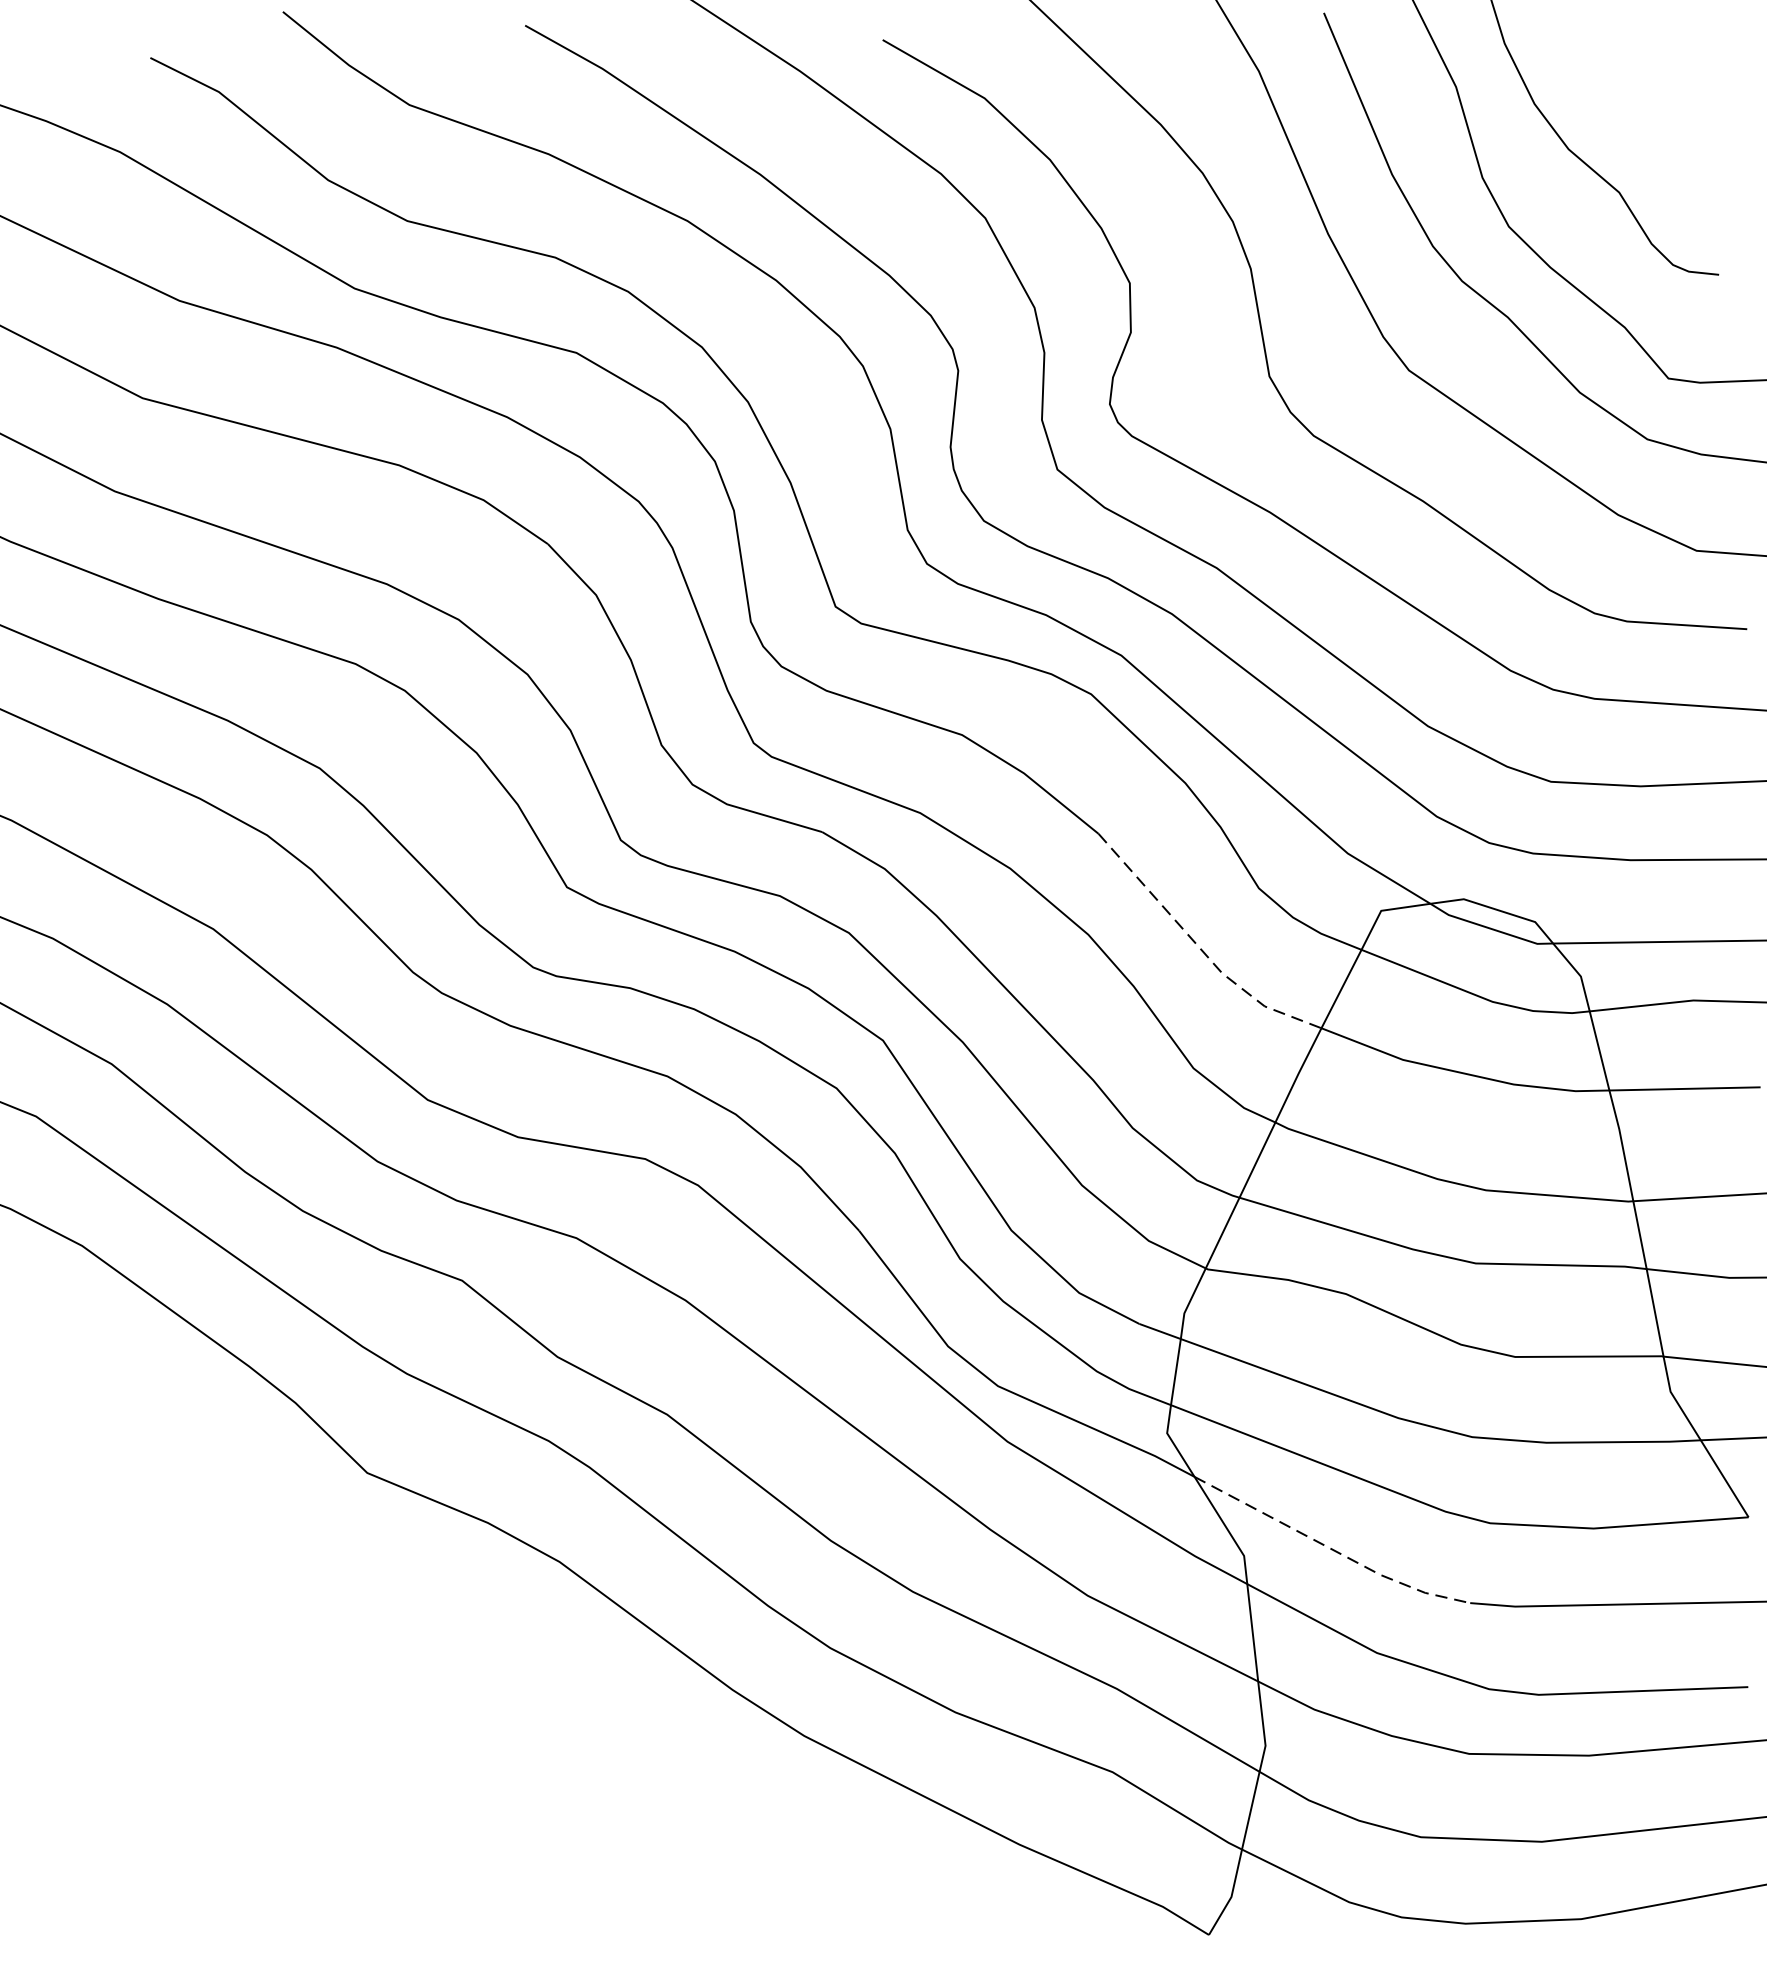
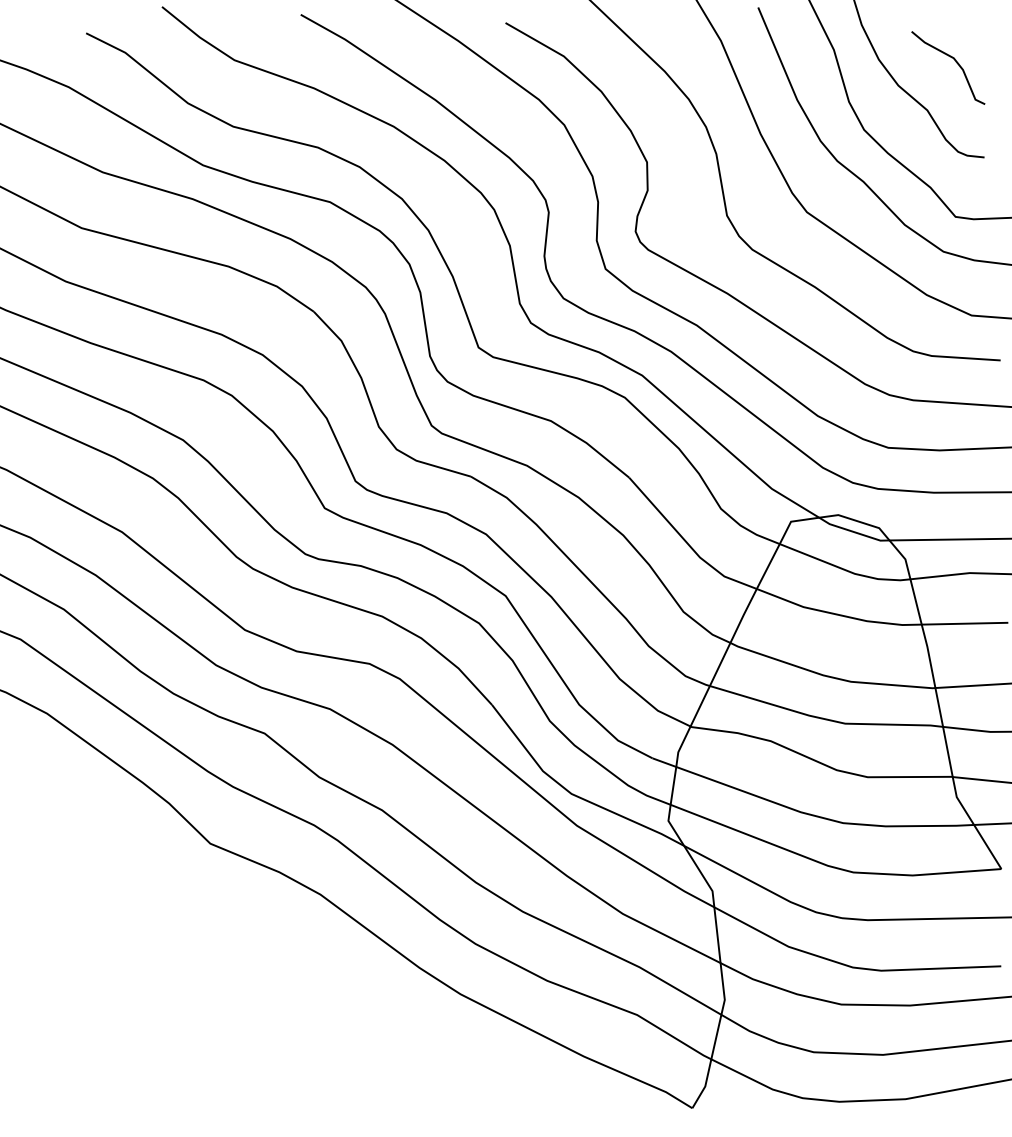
curve: (1668, 108) -> (955, 62), added
line: (1200, 948) -> (687, 543), dashed -> solid
line: (1331, 1549) -> (762, 887), dashed -> solid

